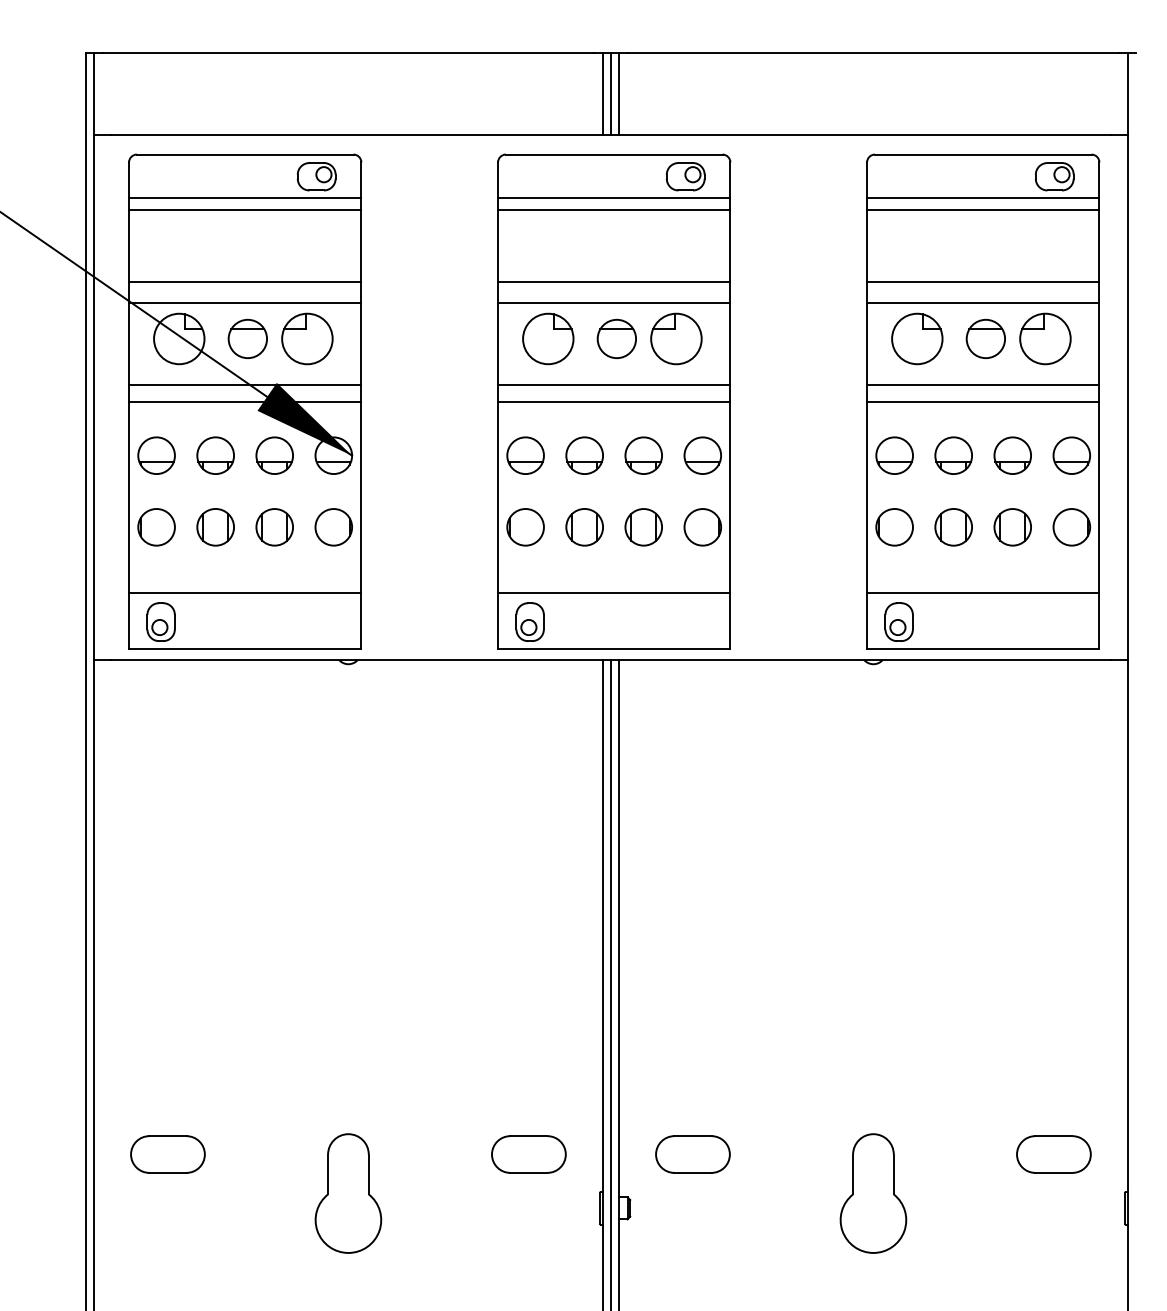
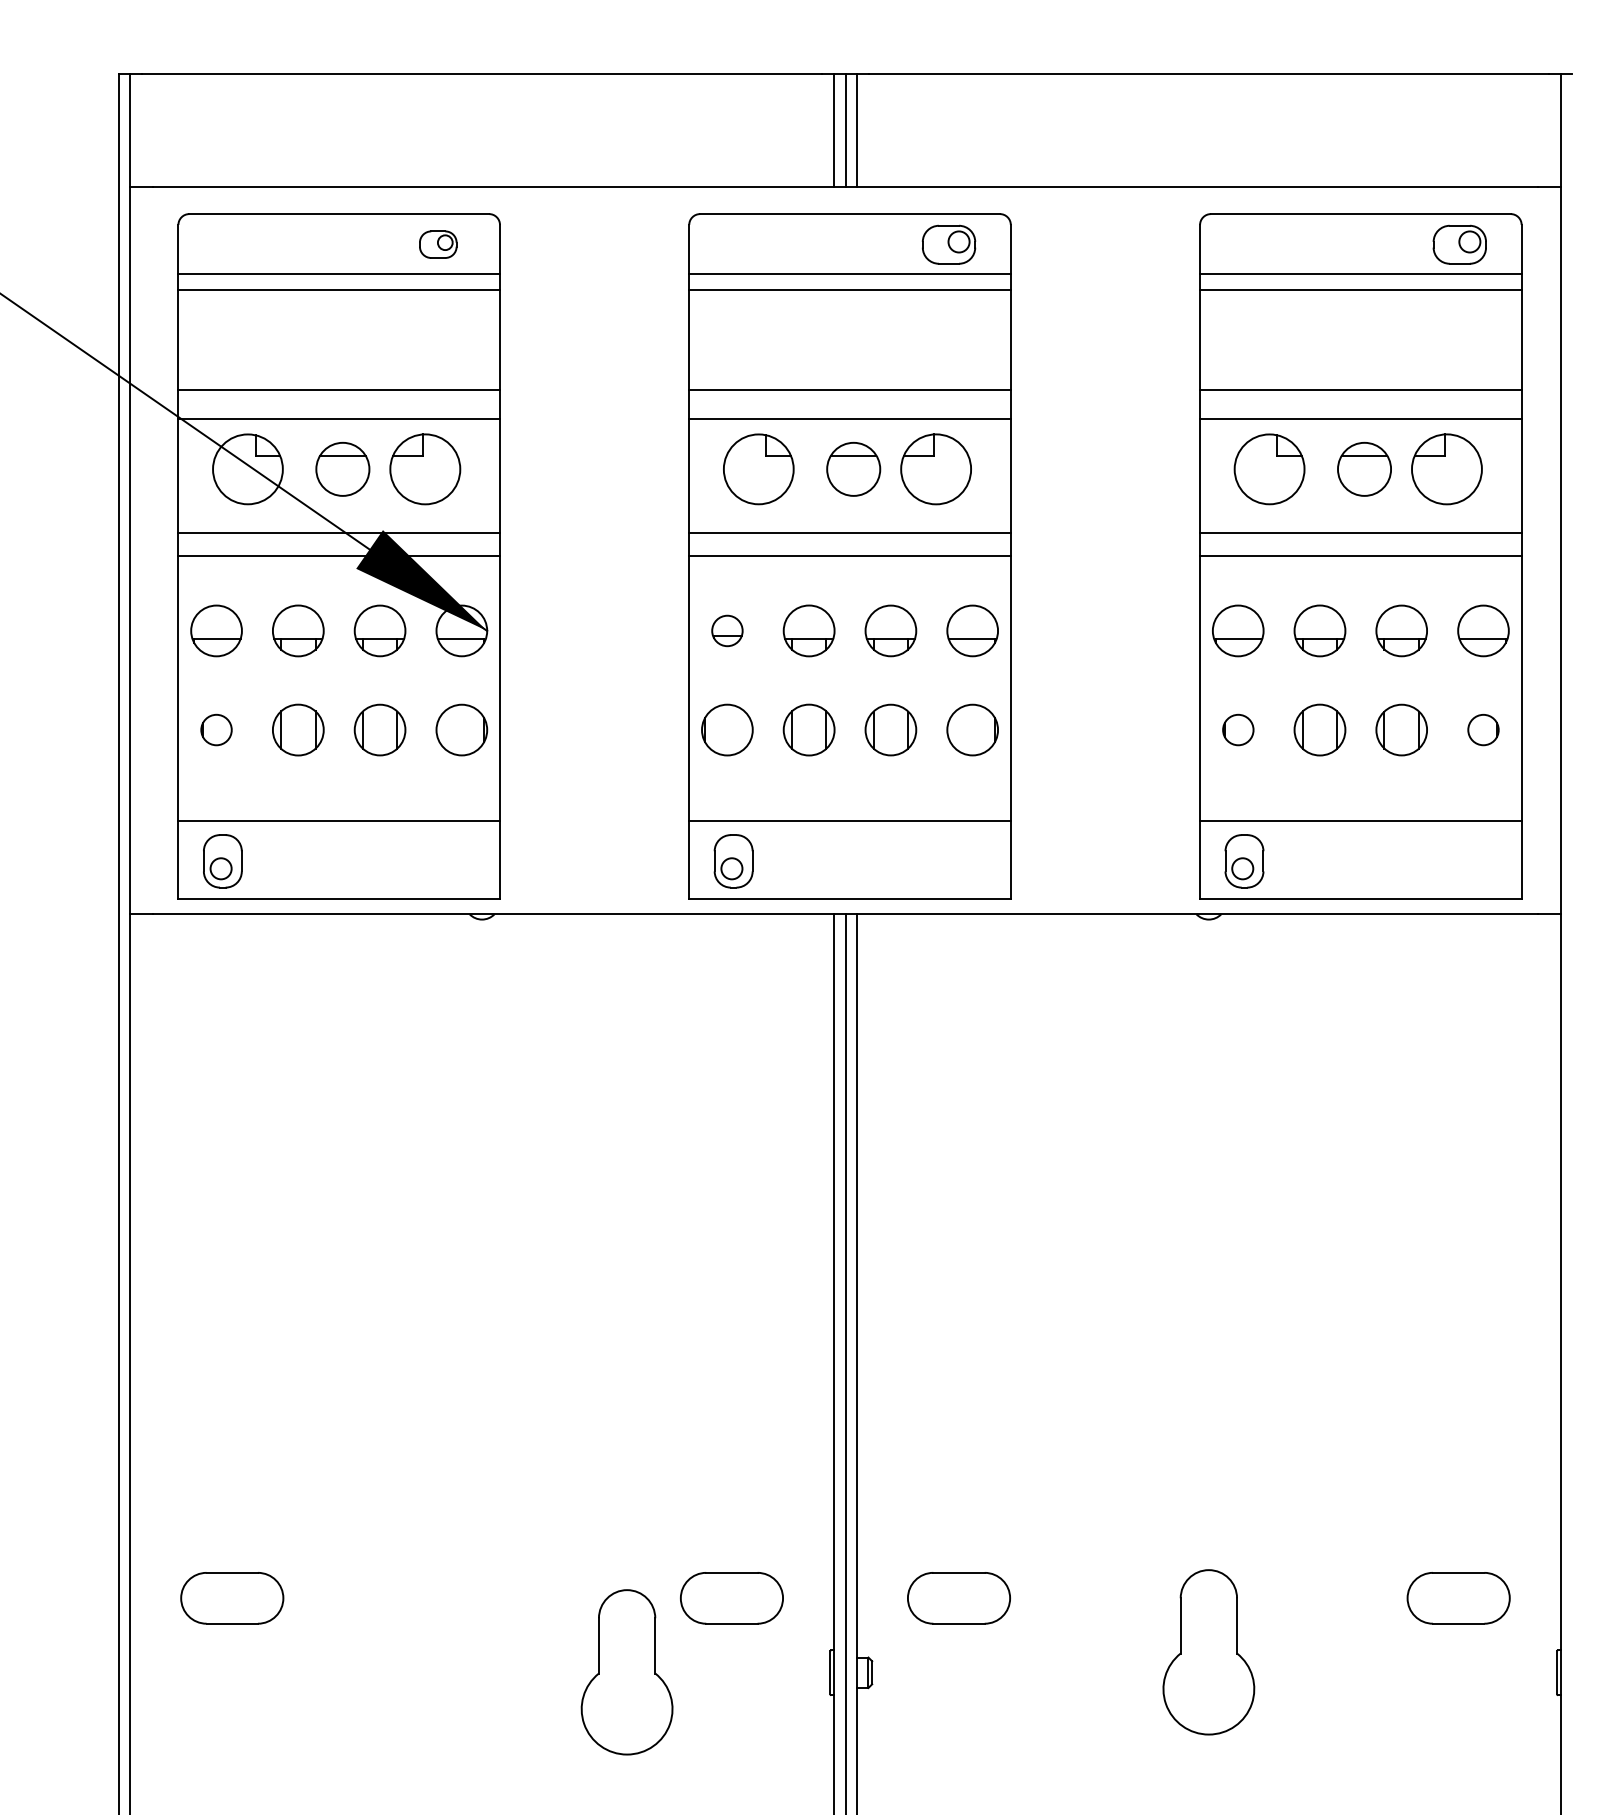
part: (316, 176) -> (438, 244), size x0.7
part: (525, 455) -> (727, 630), size x0.6
part: (156, 526) -> (216, 729), size x0.6
part: (894, 526) -> (1238, 729), size x0.6
part: (1071, 526) -> (1483, 729), size x0.6
part: (347, 1193) -> (626, 1672), moved

